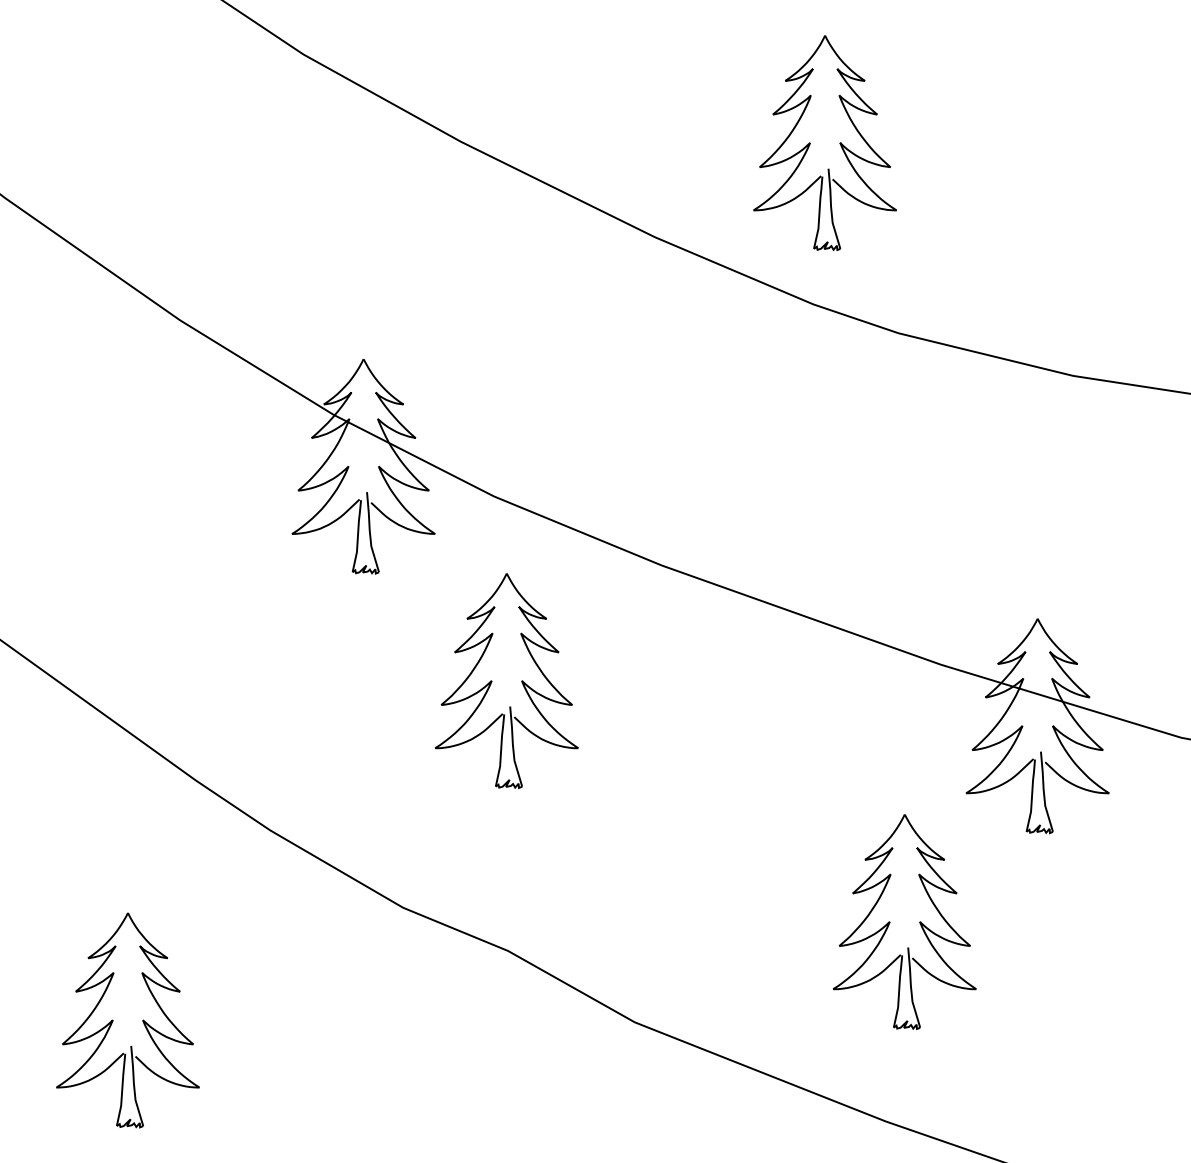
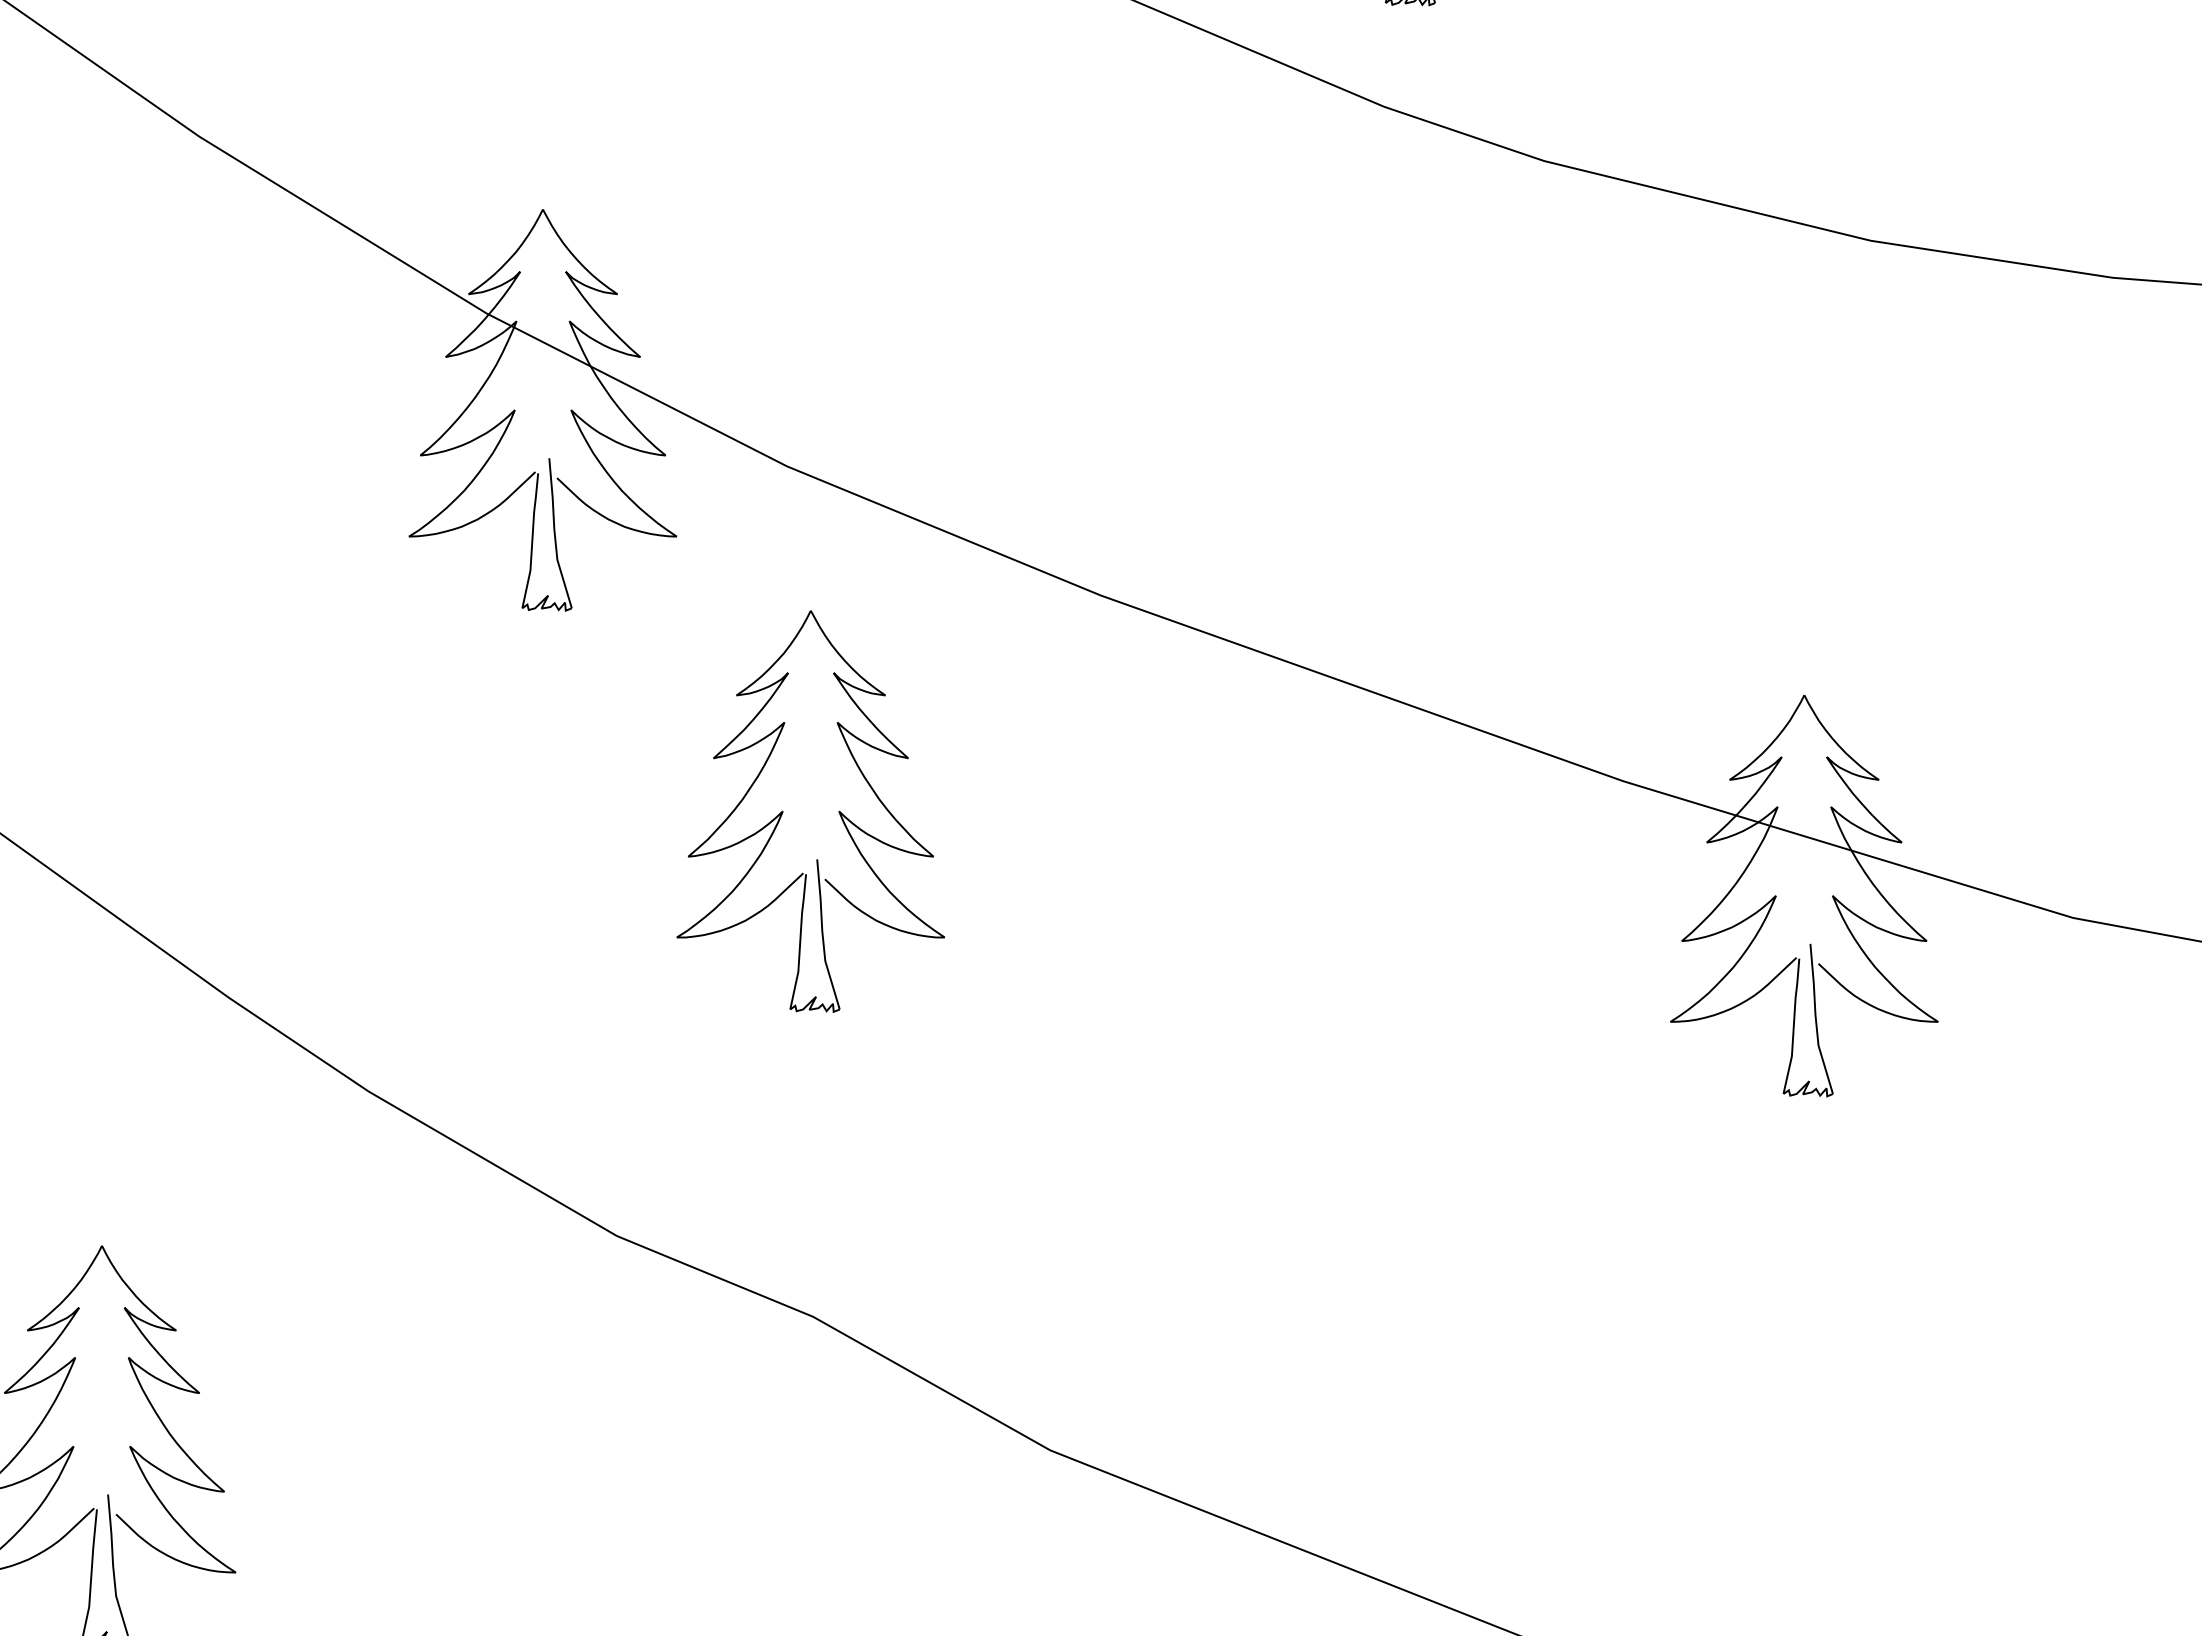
part: (890, 922) -> (1528, 1263), removed

